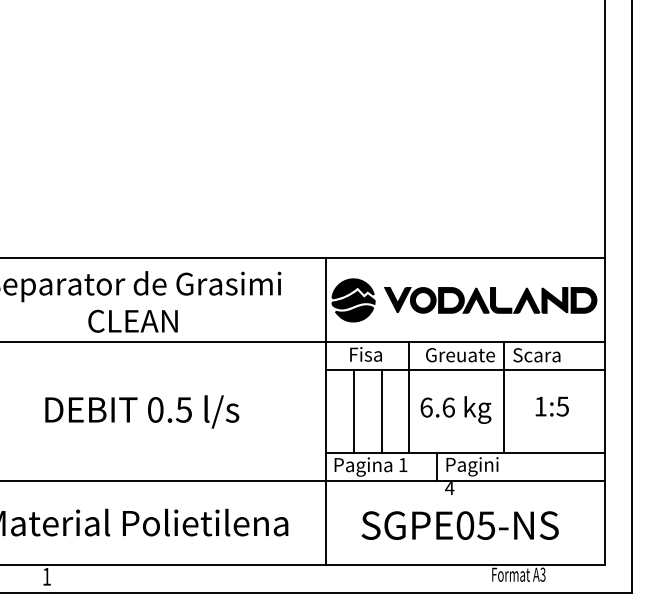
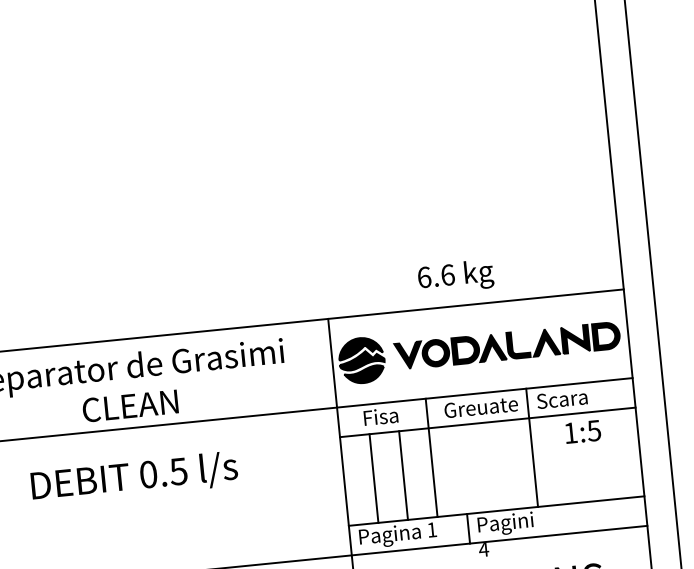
text: (551, 406) -> (582, 431), moved
text: (455, 409) -> (455, 276), moved
text: (142, 411) -> (134, 477), moved

